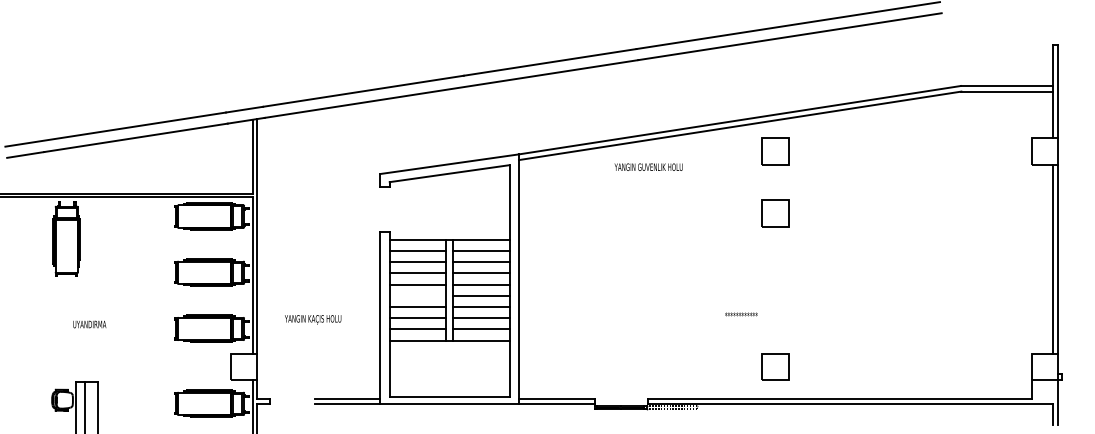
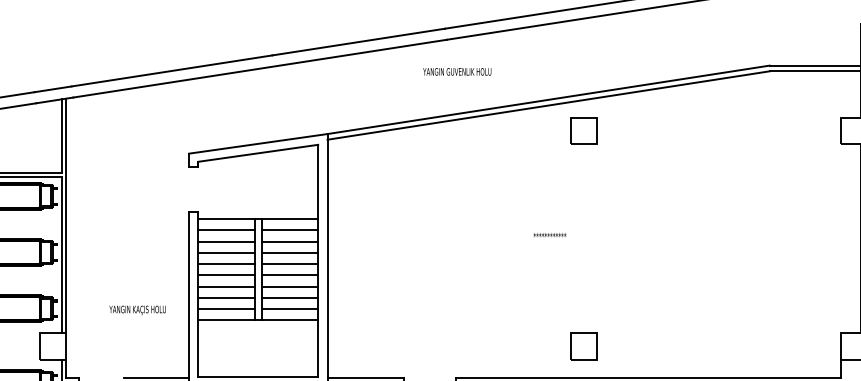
text: (648, 166) -> (457, 71), moved
part: (775, 213) -> (584, 193), removed
line: (417, 295) -> (226, 275), added
text: (741, 314) -> (550, 235), moved
text: (313, 319) -> (138, 310), moved

